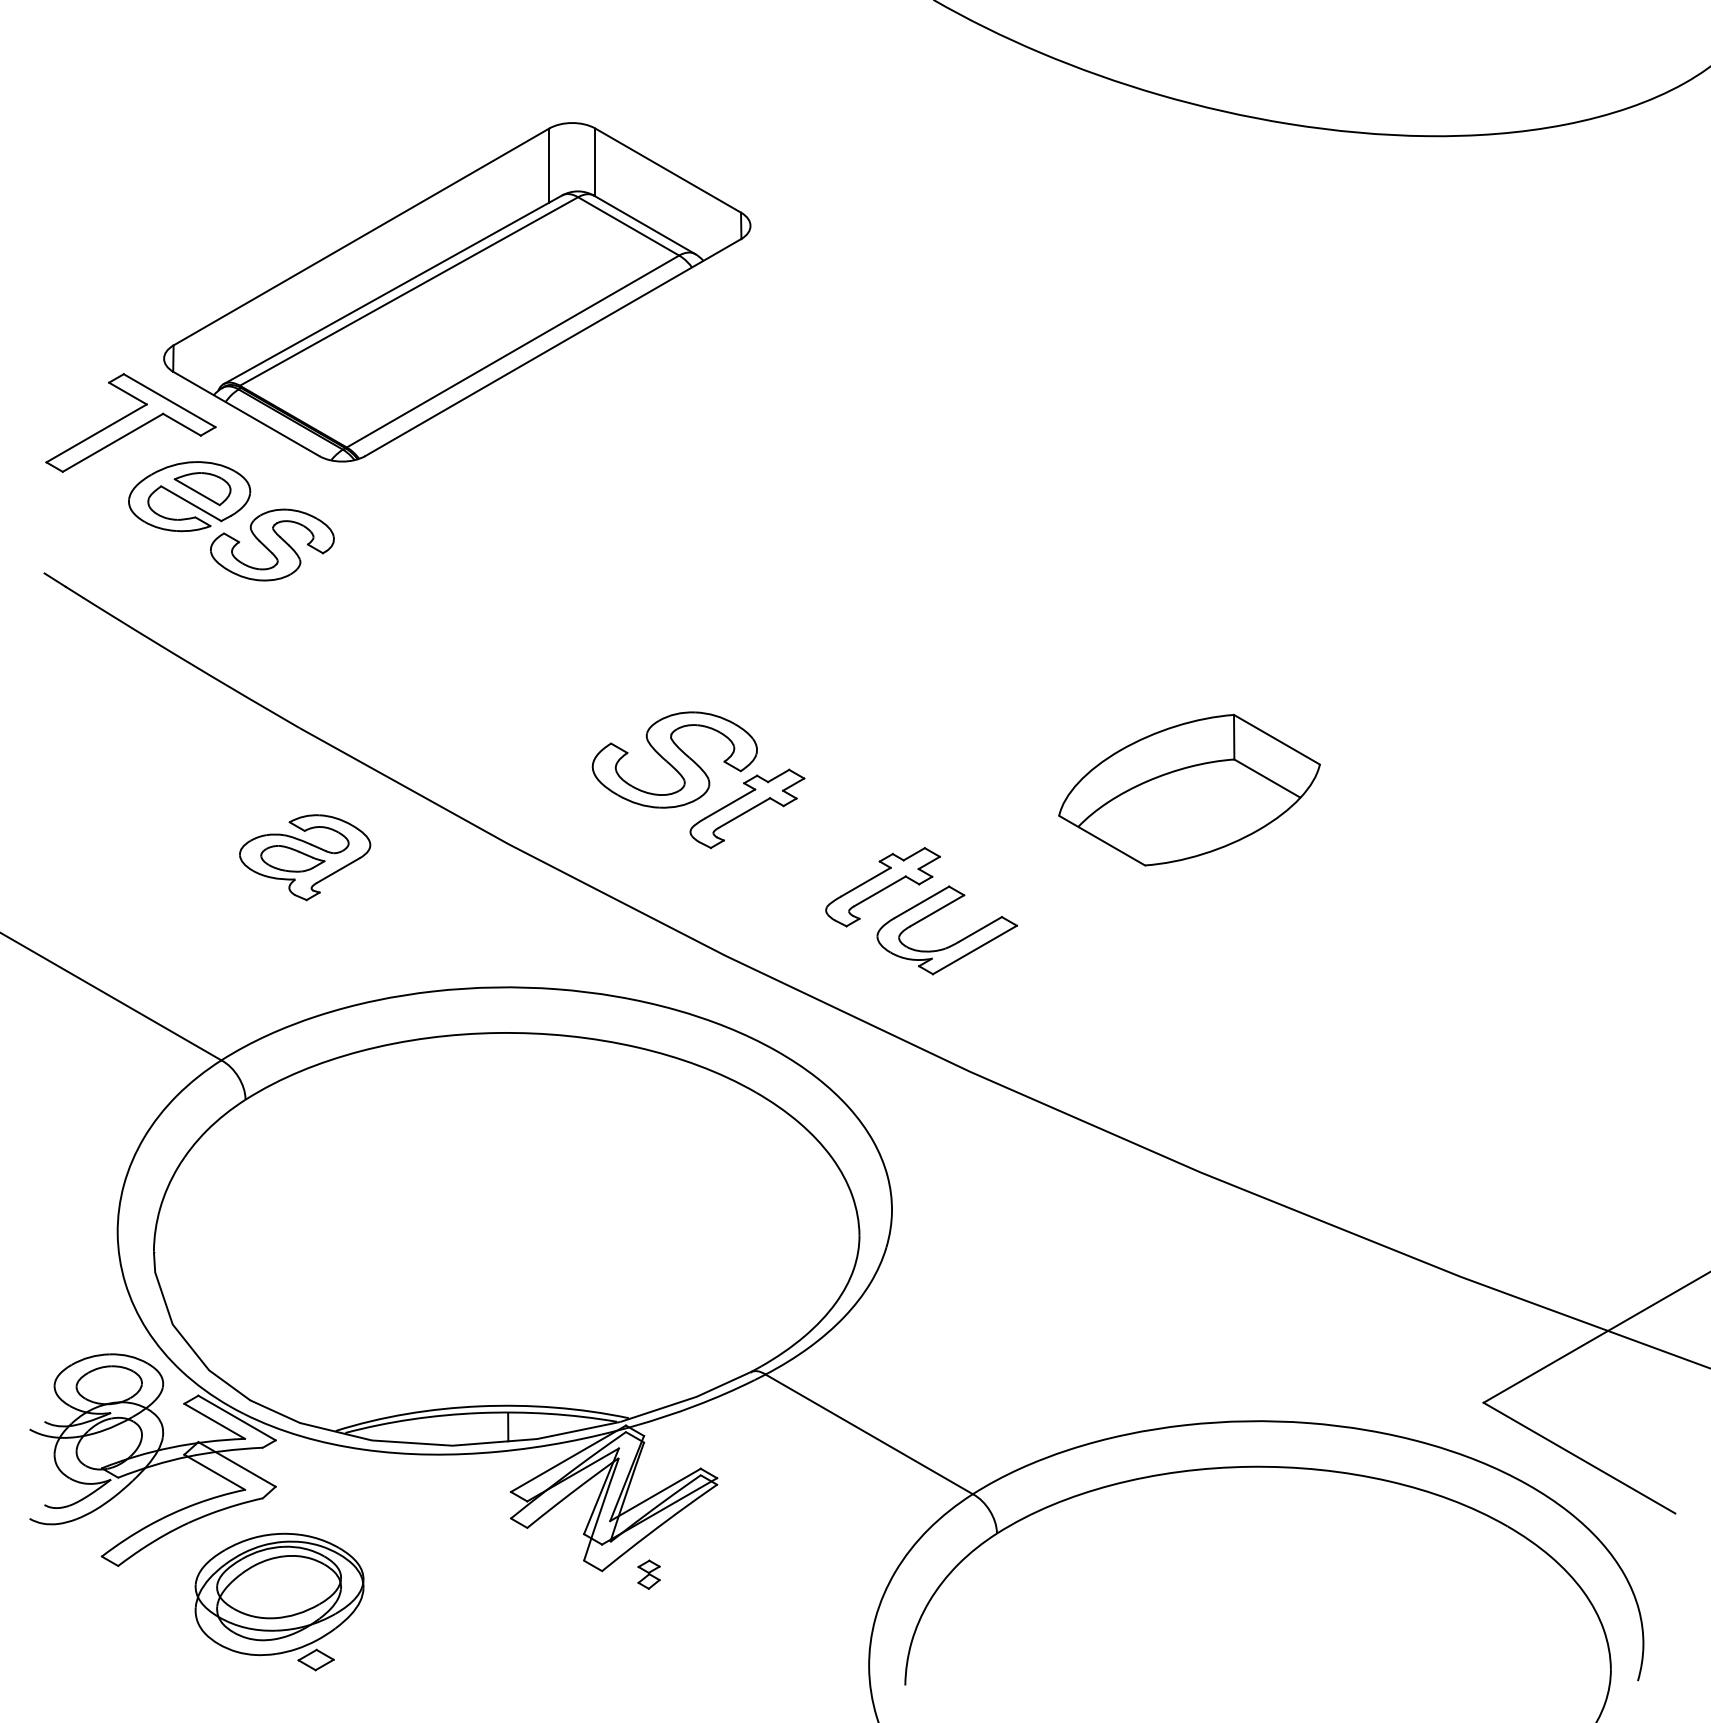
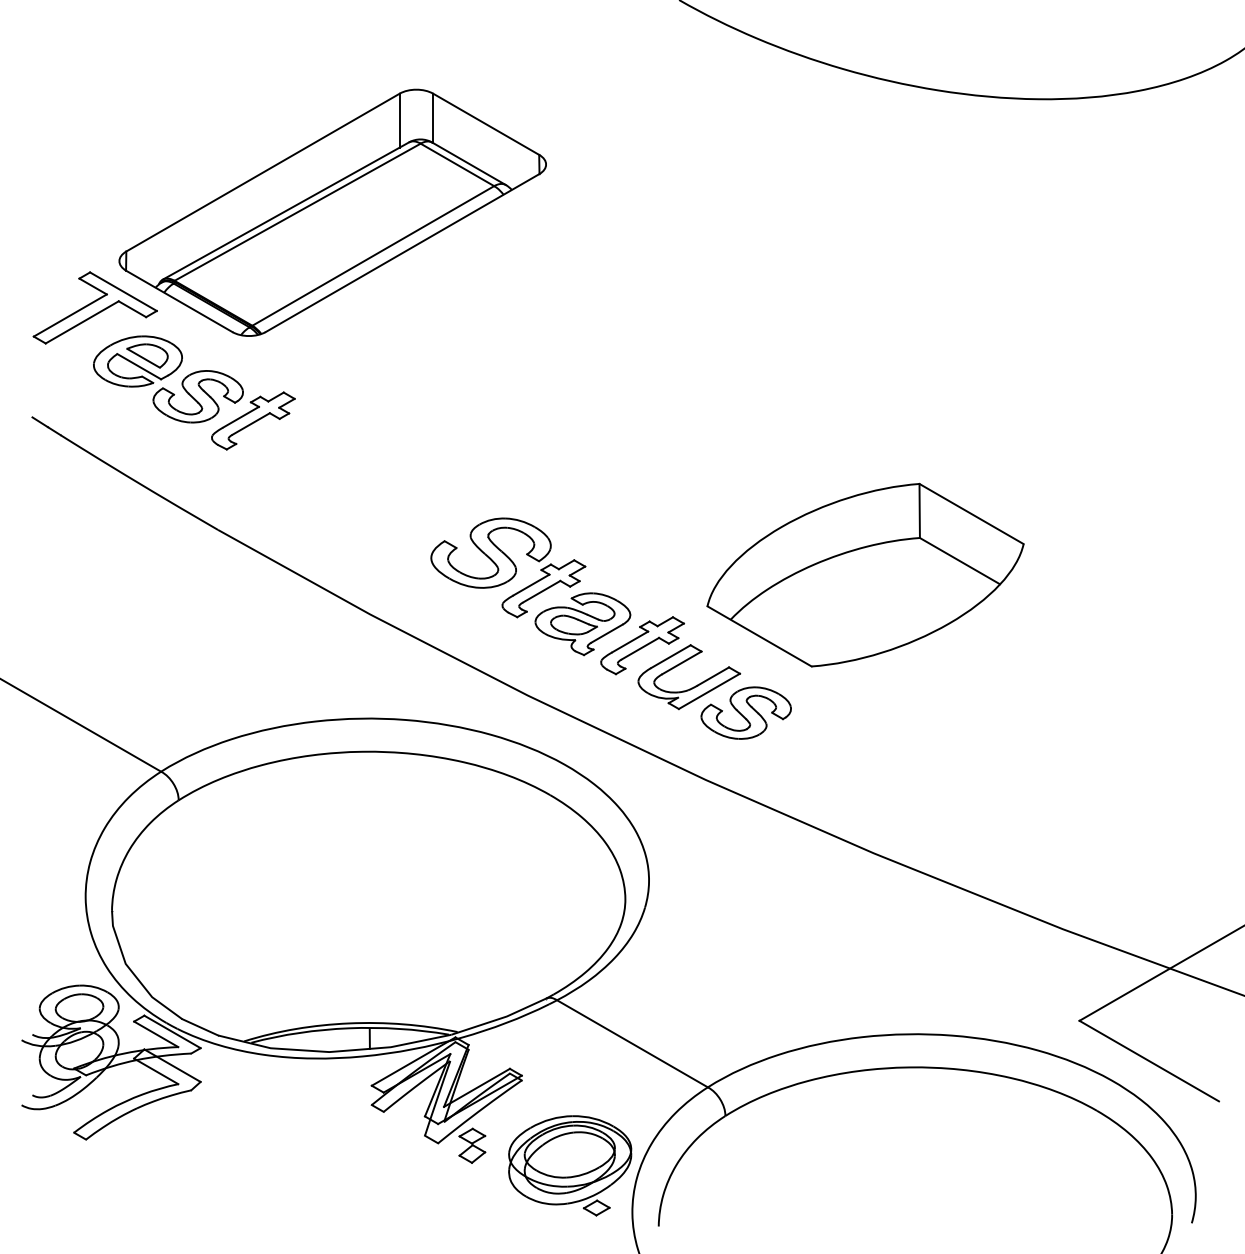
part: (347, 578) -> (252, 421), added
part: (1189, 789) -> (865, 574), size x1.67
part: (305, 857) -> (583, 624), moved
part: (1025, 979) -> (746, 712), added
part: (648, 1574) -> (471, 1145), size x1.67
part: (279, 1601) -> (570, 1165), moved

